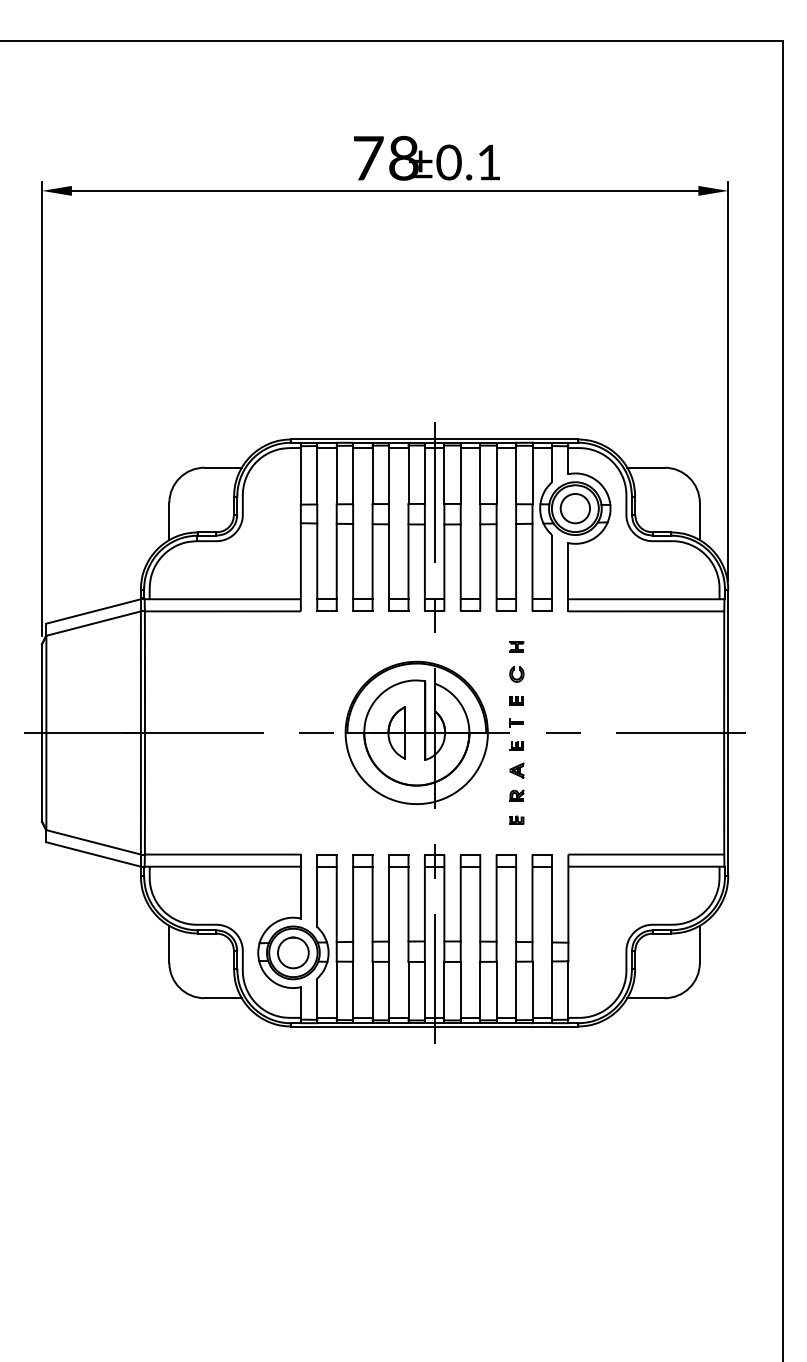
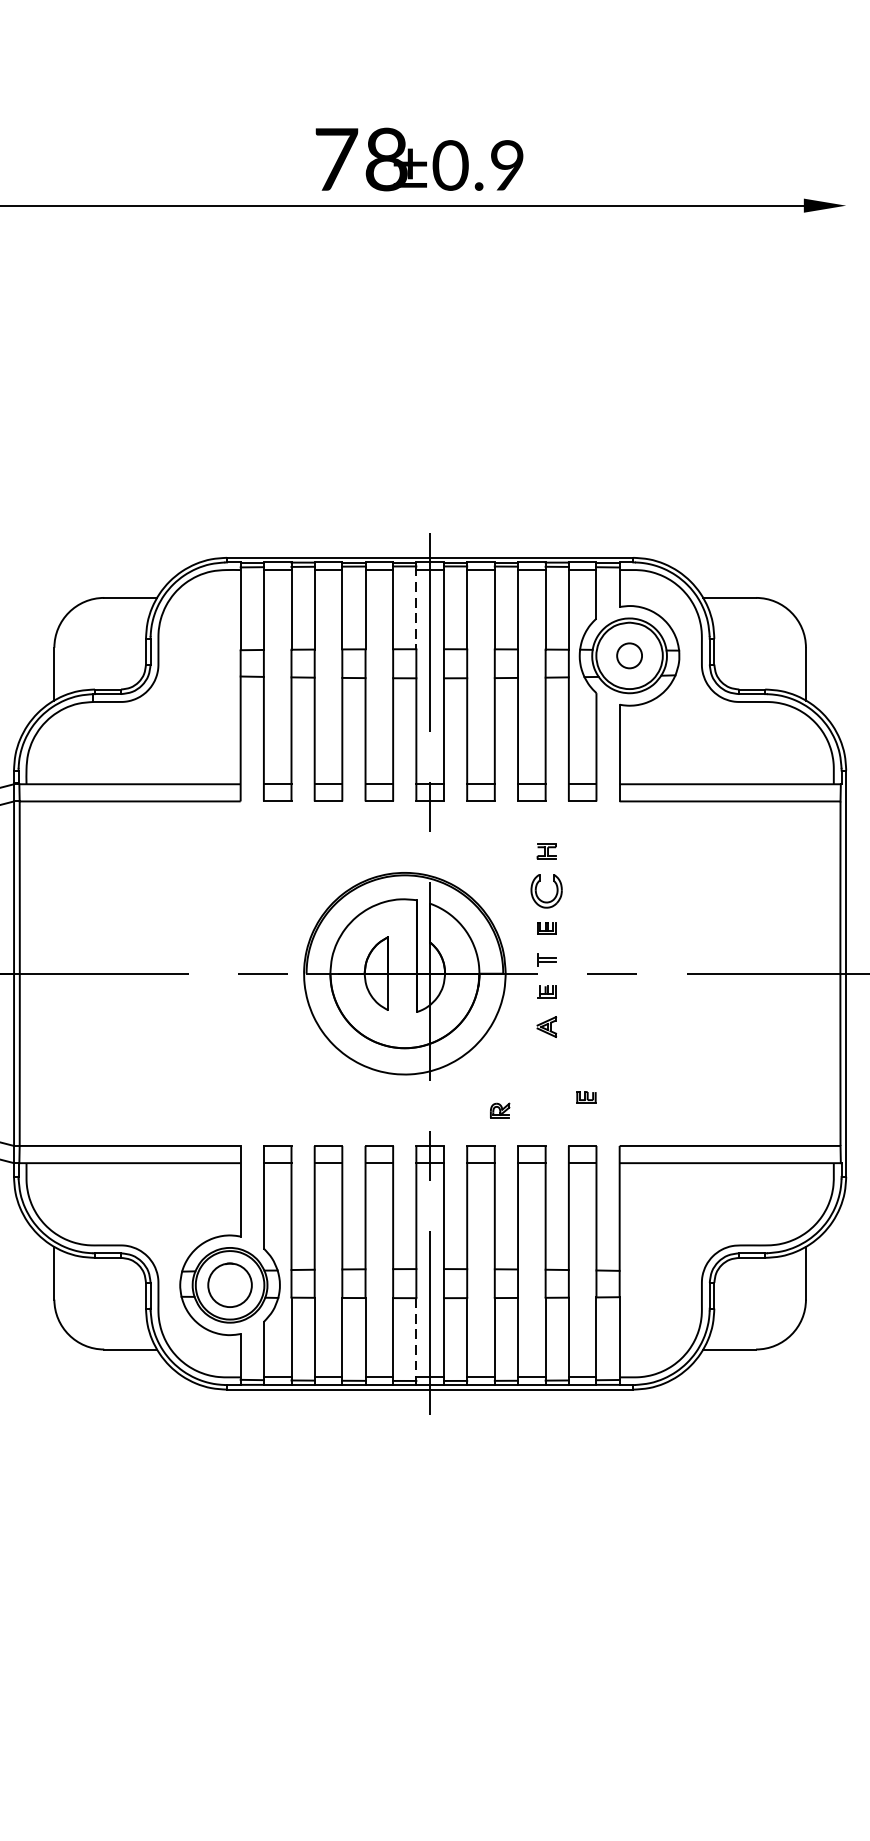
text: (488, 162) -> (506, 165), ±0.1 -> ±0.9
line: (728, 381) -> (846, 475), removed
line: (424, 475) -> (415, 608), solid -> dashed
circle: (575, 508) -> (629, 655), size x0.6
part: (516, 674) -> (546, 890), size x1.6
part: (516, 795) -> (499, 1110), moved
part: (516, 819) -> (585, 1096), moved
line: (424, 991) -> (415, 1339), solid -> dashed

